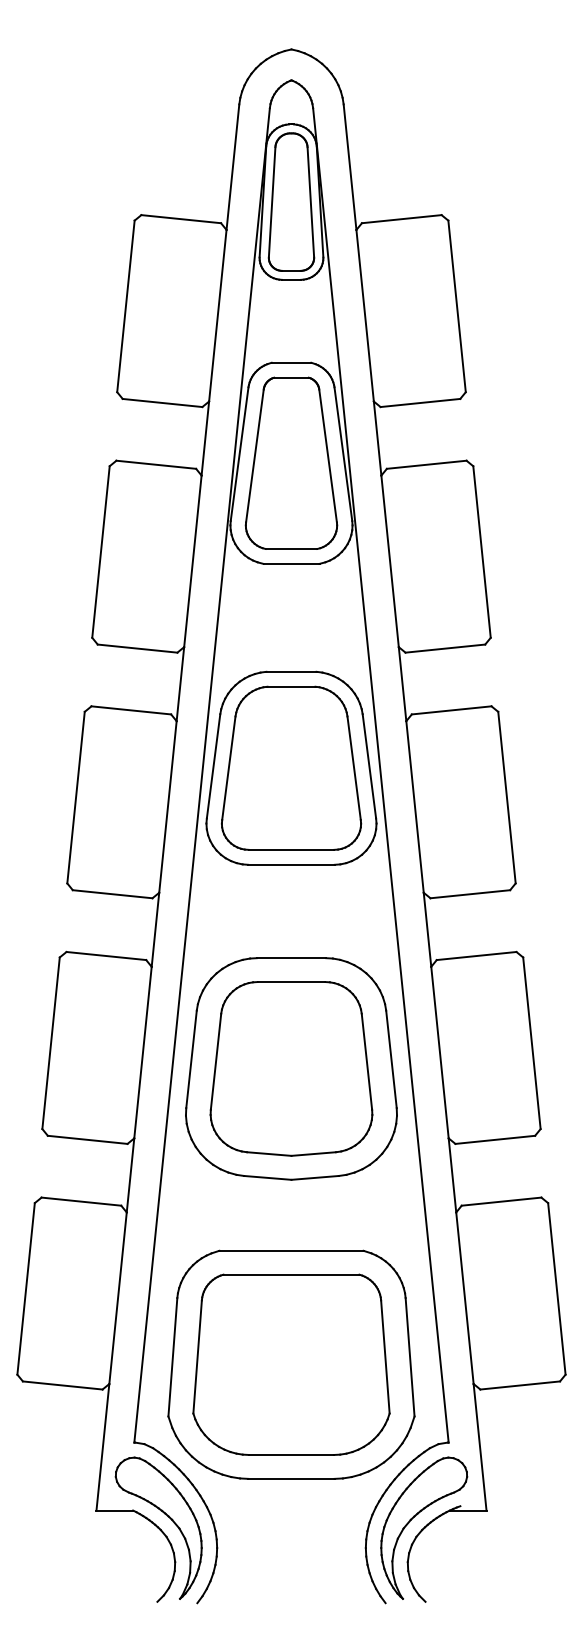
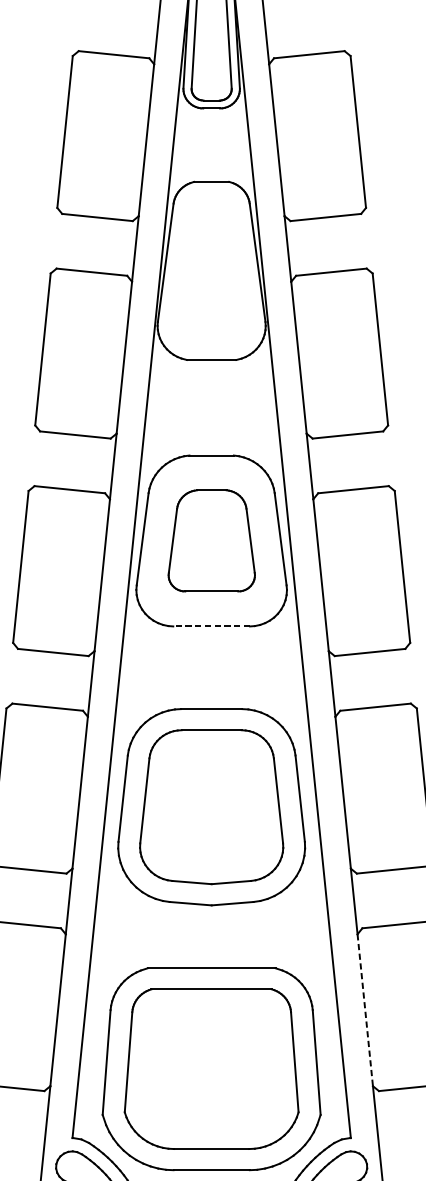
part: (291, 462) -> (211, 270), removed
part: (291, 767) -> (211, 540), size x0.7
line: (291, 864) -> (211, 626), solid -> dashed
line: (464, 1298) -> (364, 1010), solid -> dashed

